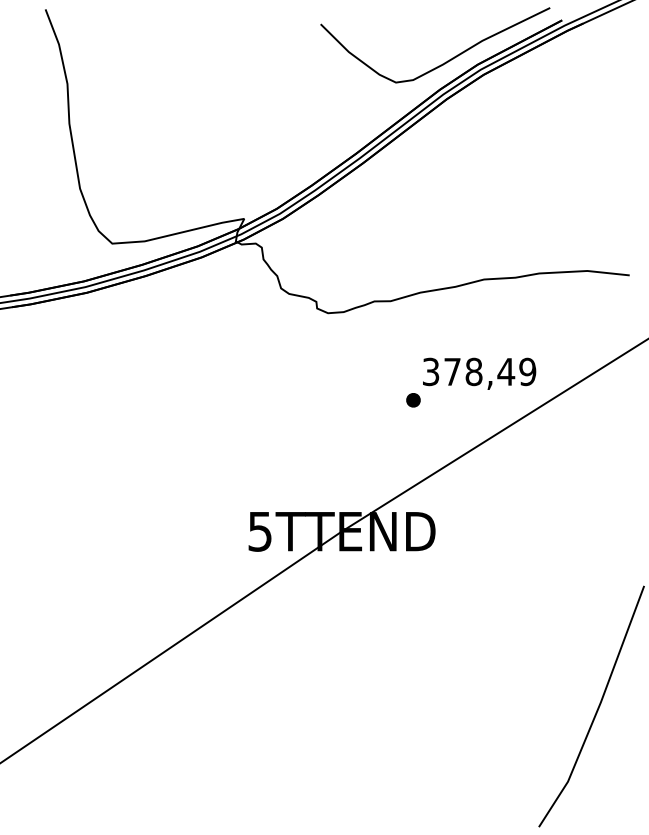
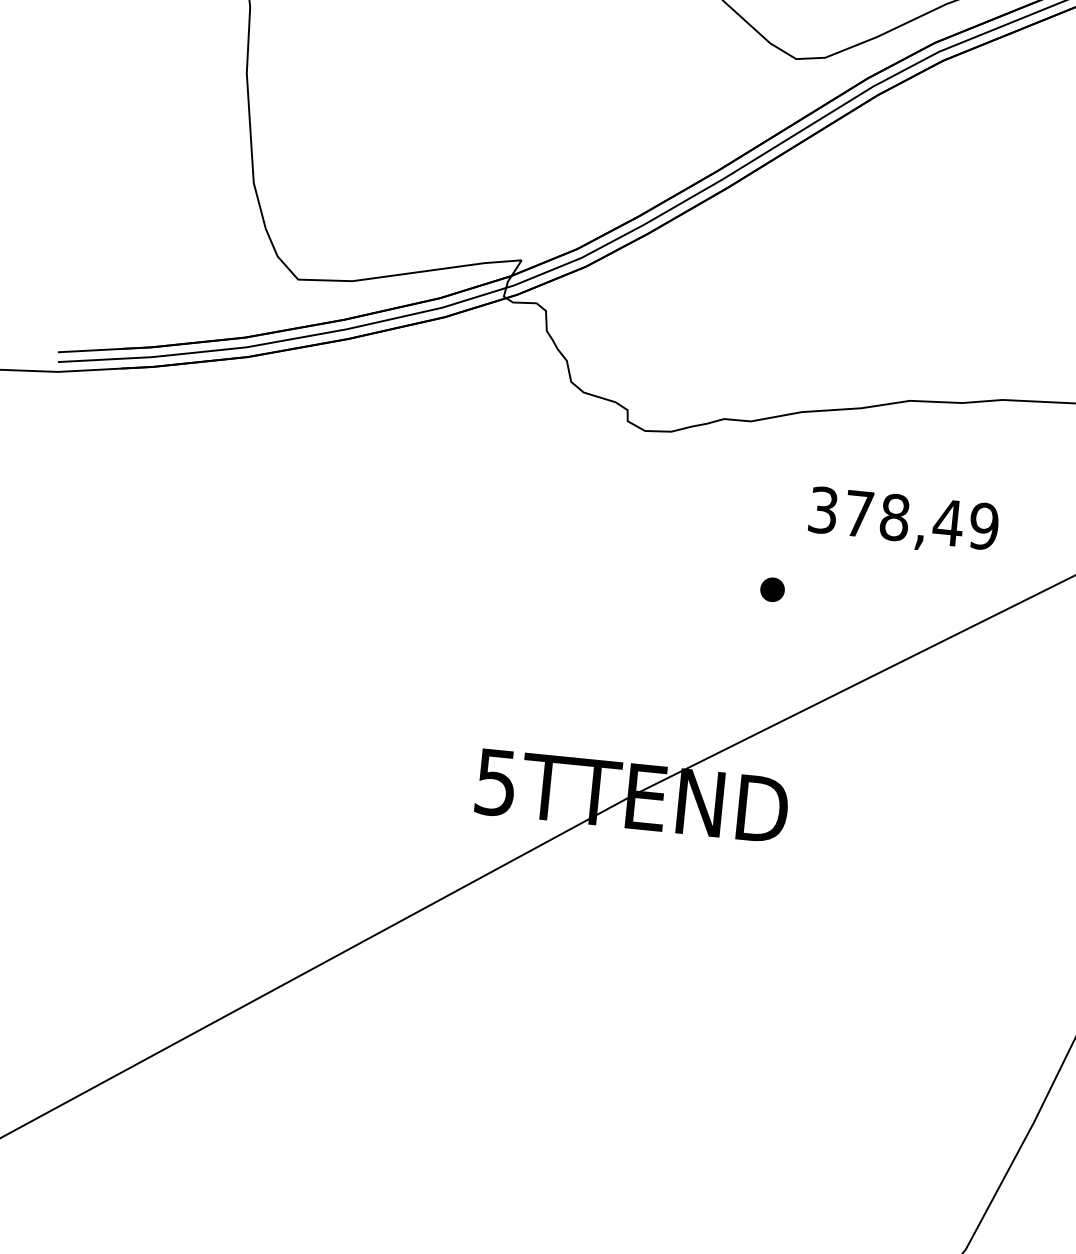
text: (479, 373) -> (903, 520), moved

